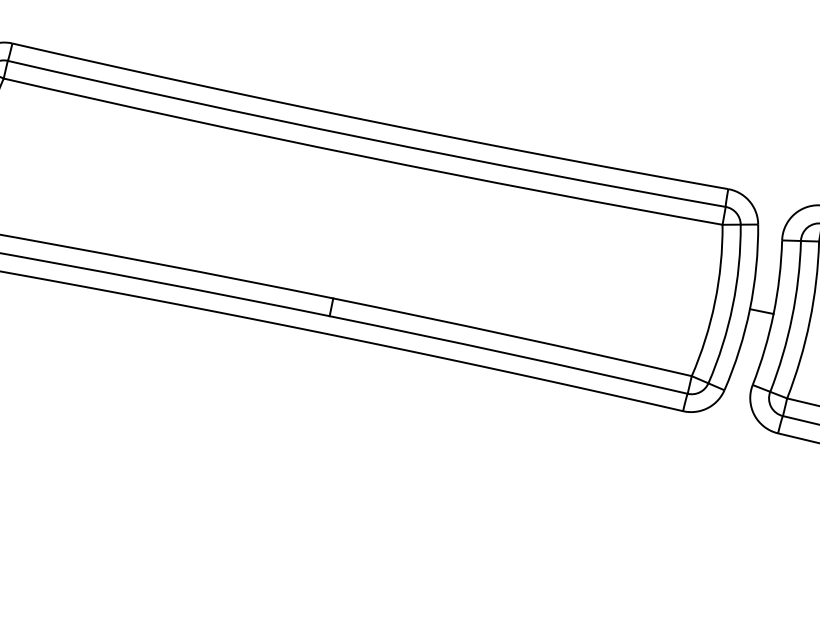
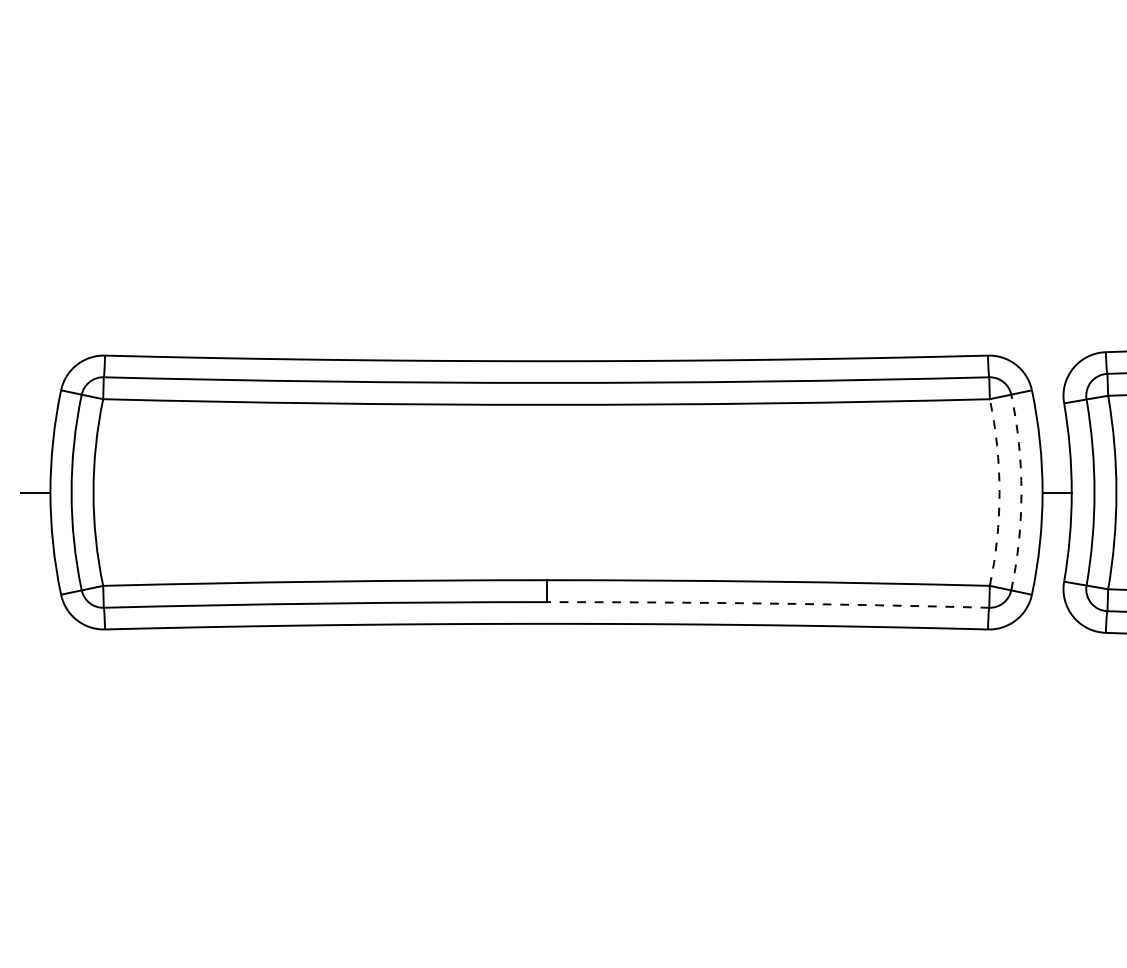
arc: (715, 302) -> (999, 492), solid -> dashed
arc: (732, 305) -> (1021, 492), solid -> dashed
arc: (508, 353) -> (767, 603), solid -> dashed

